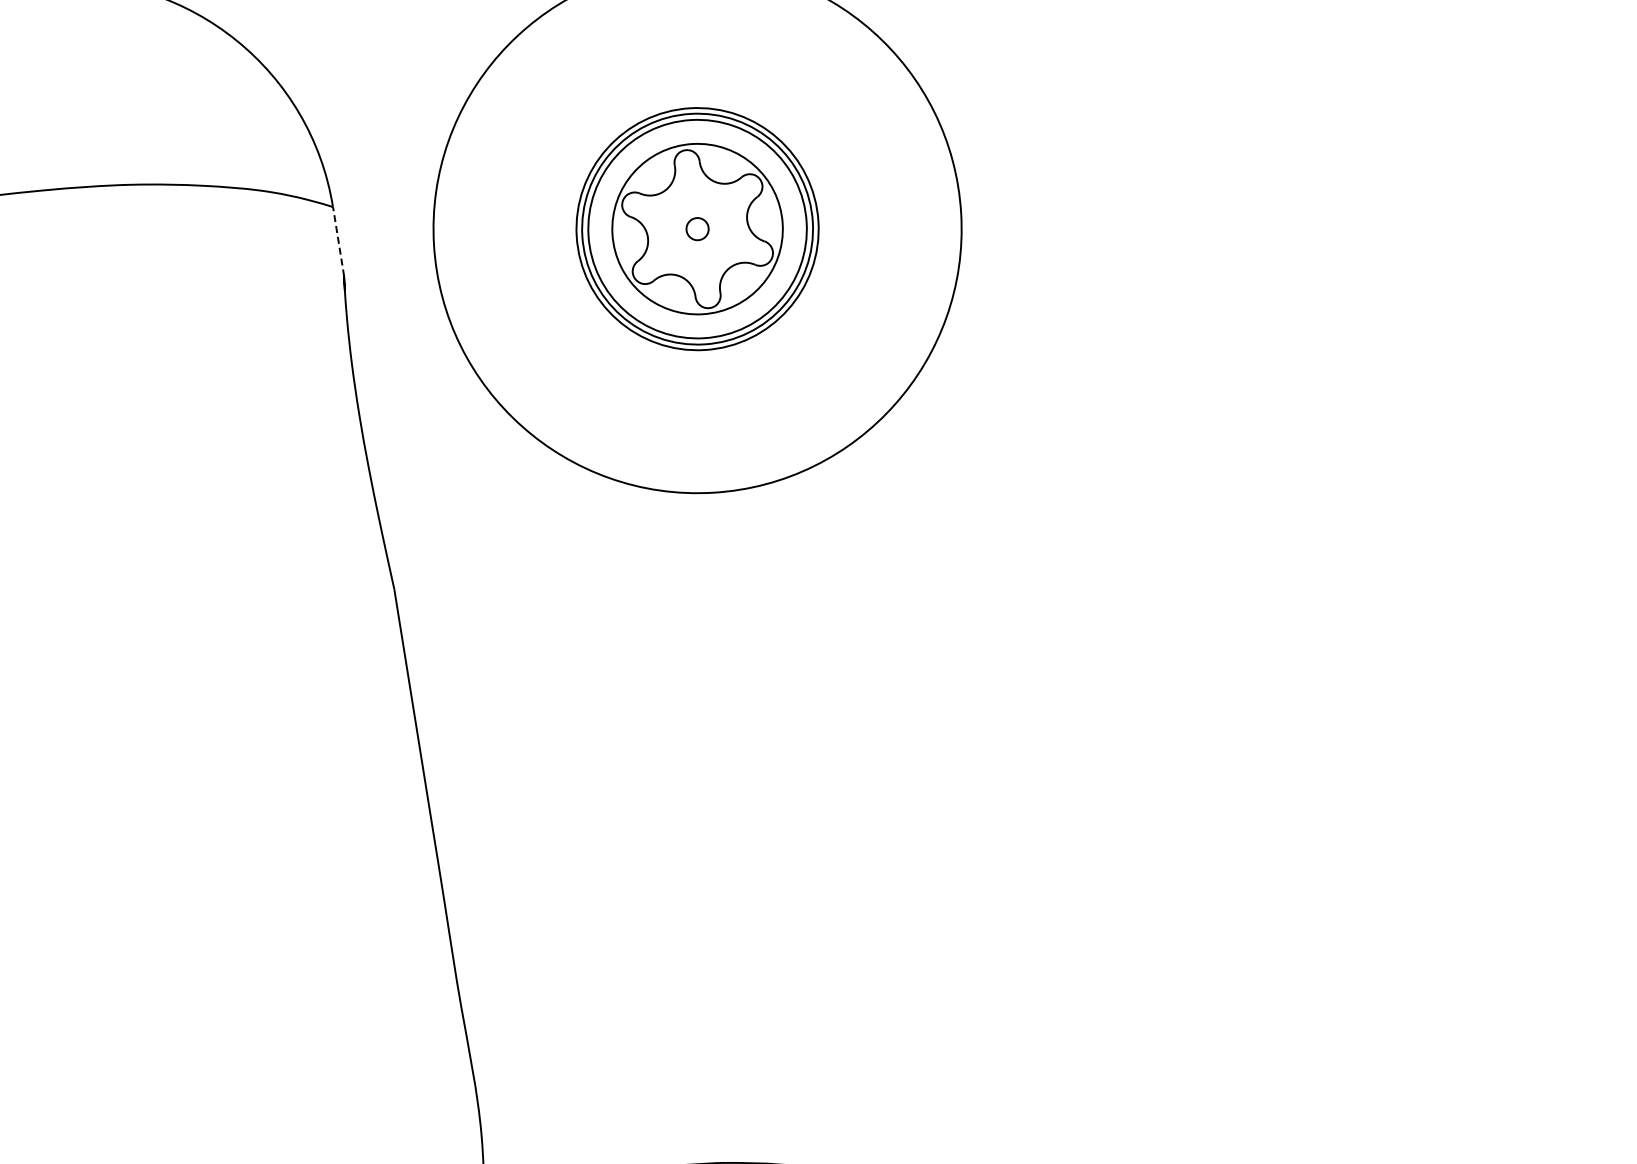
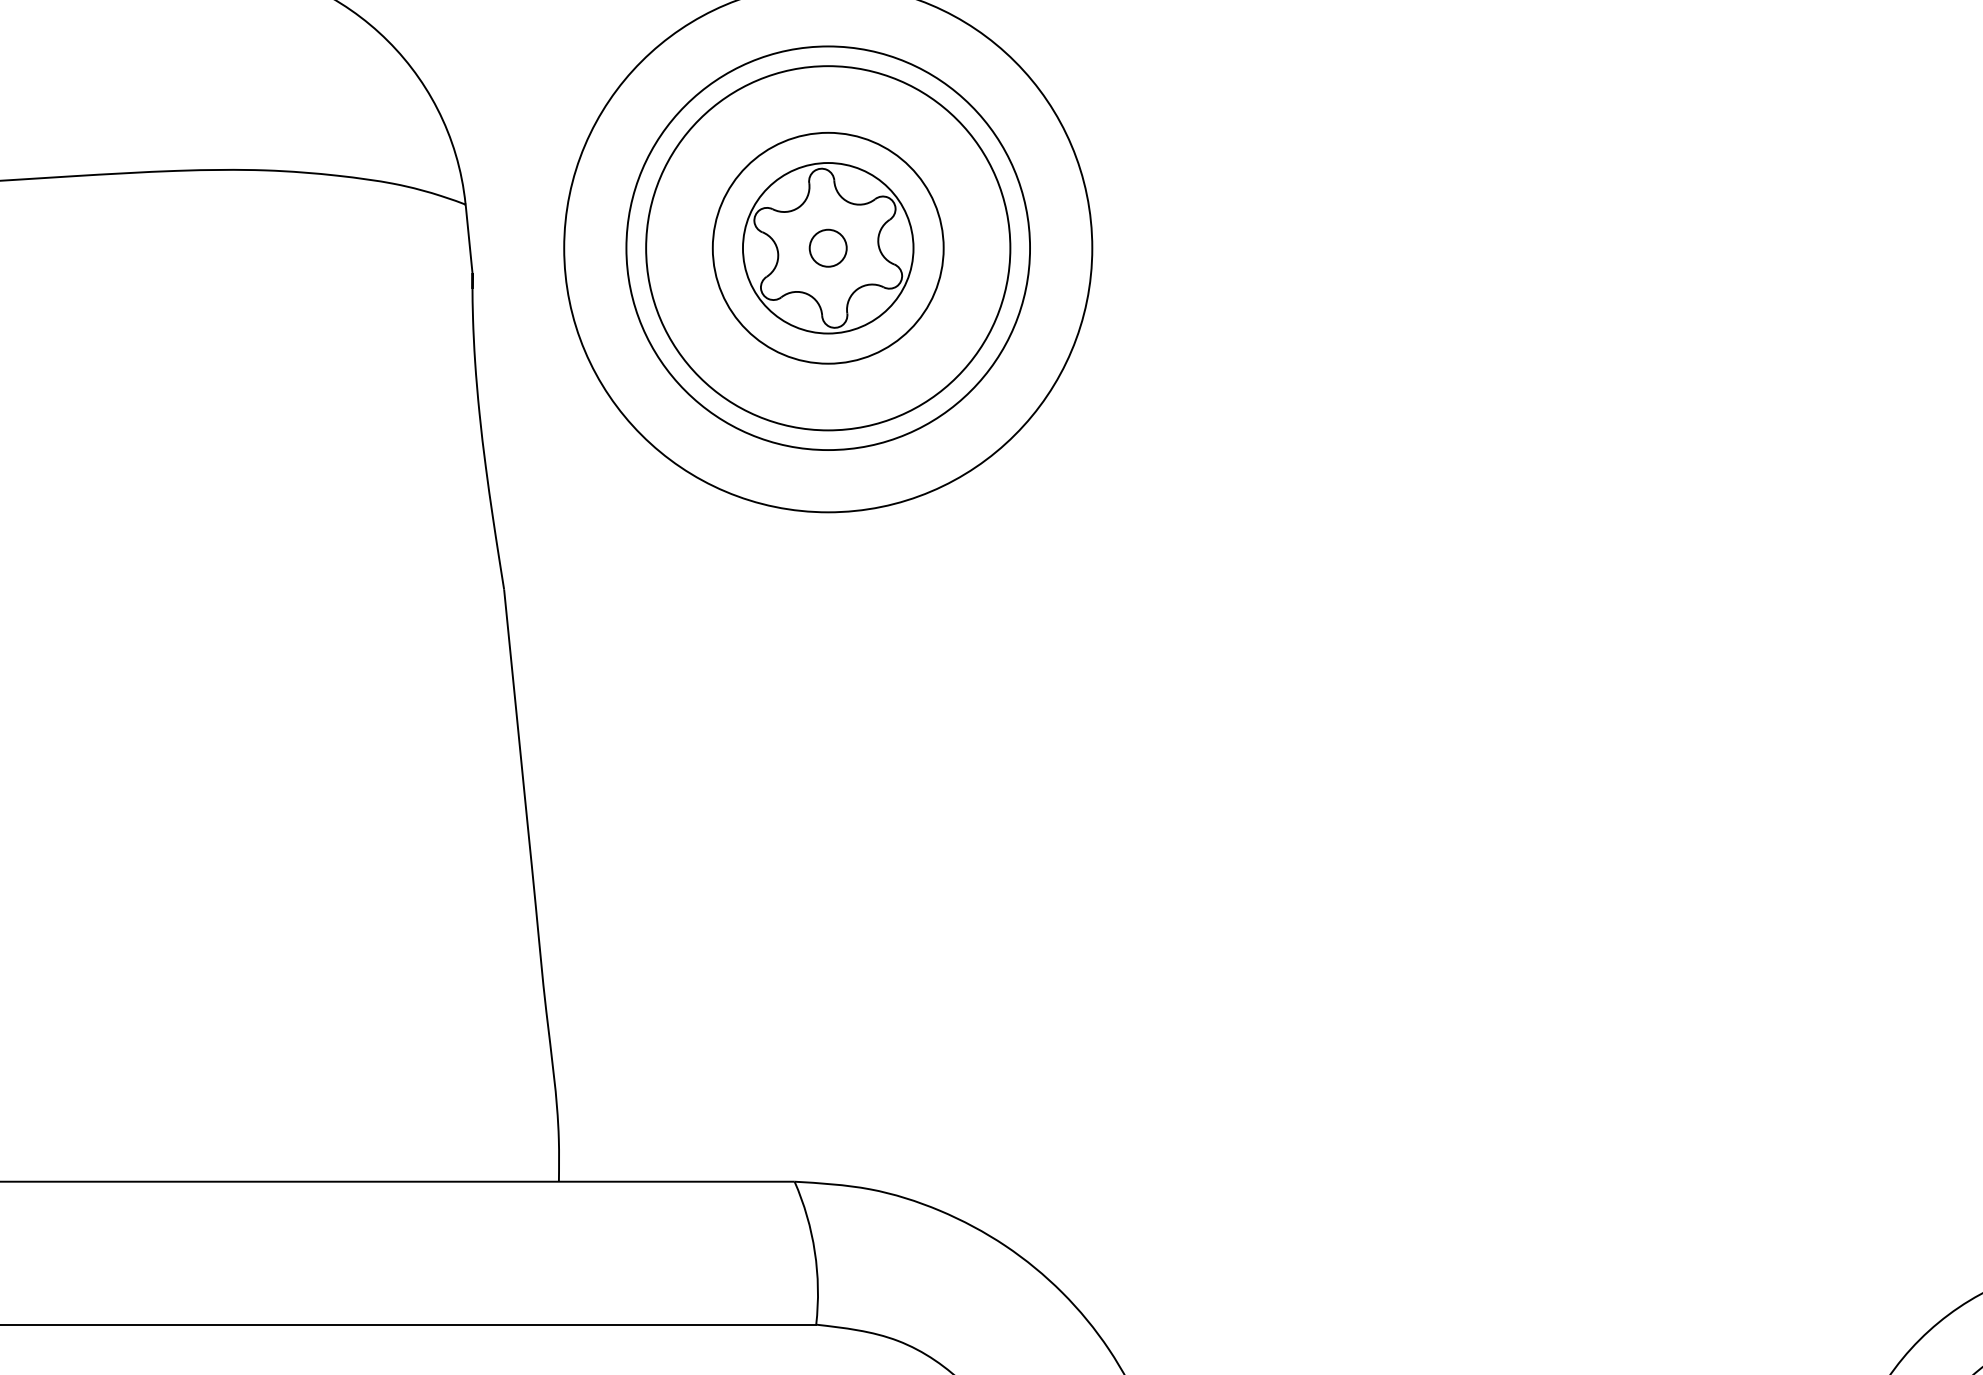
circle: (696, 228) -> (827, 247), size x1.67
circle: (697, 229) -> (828, 248), size x1.67
circle: (697, 229) -> (828, 248), size x1.67
line: (338, 241) -> (469, 239), dashed -> solid

